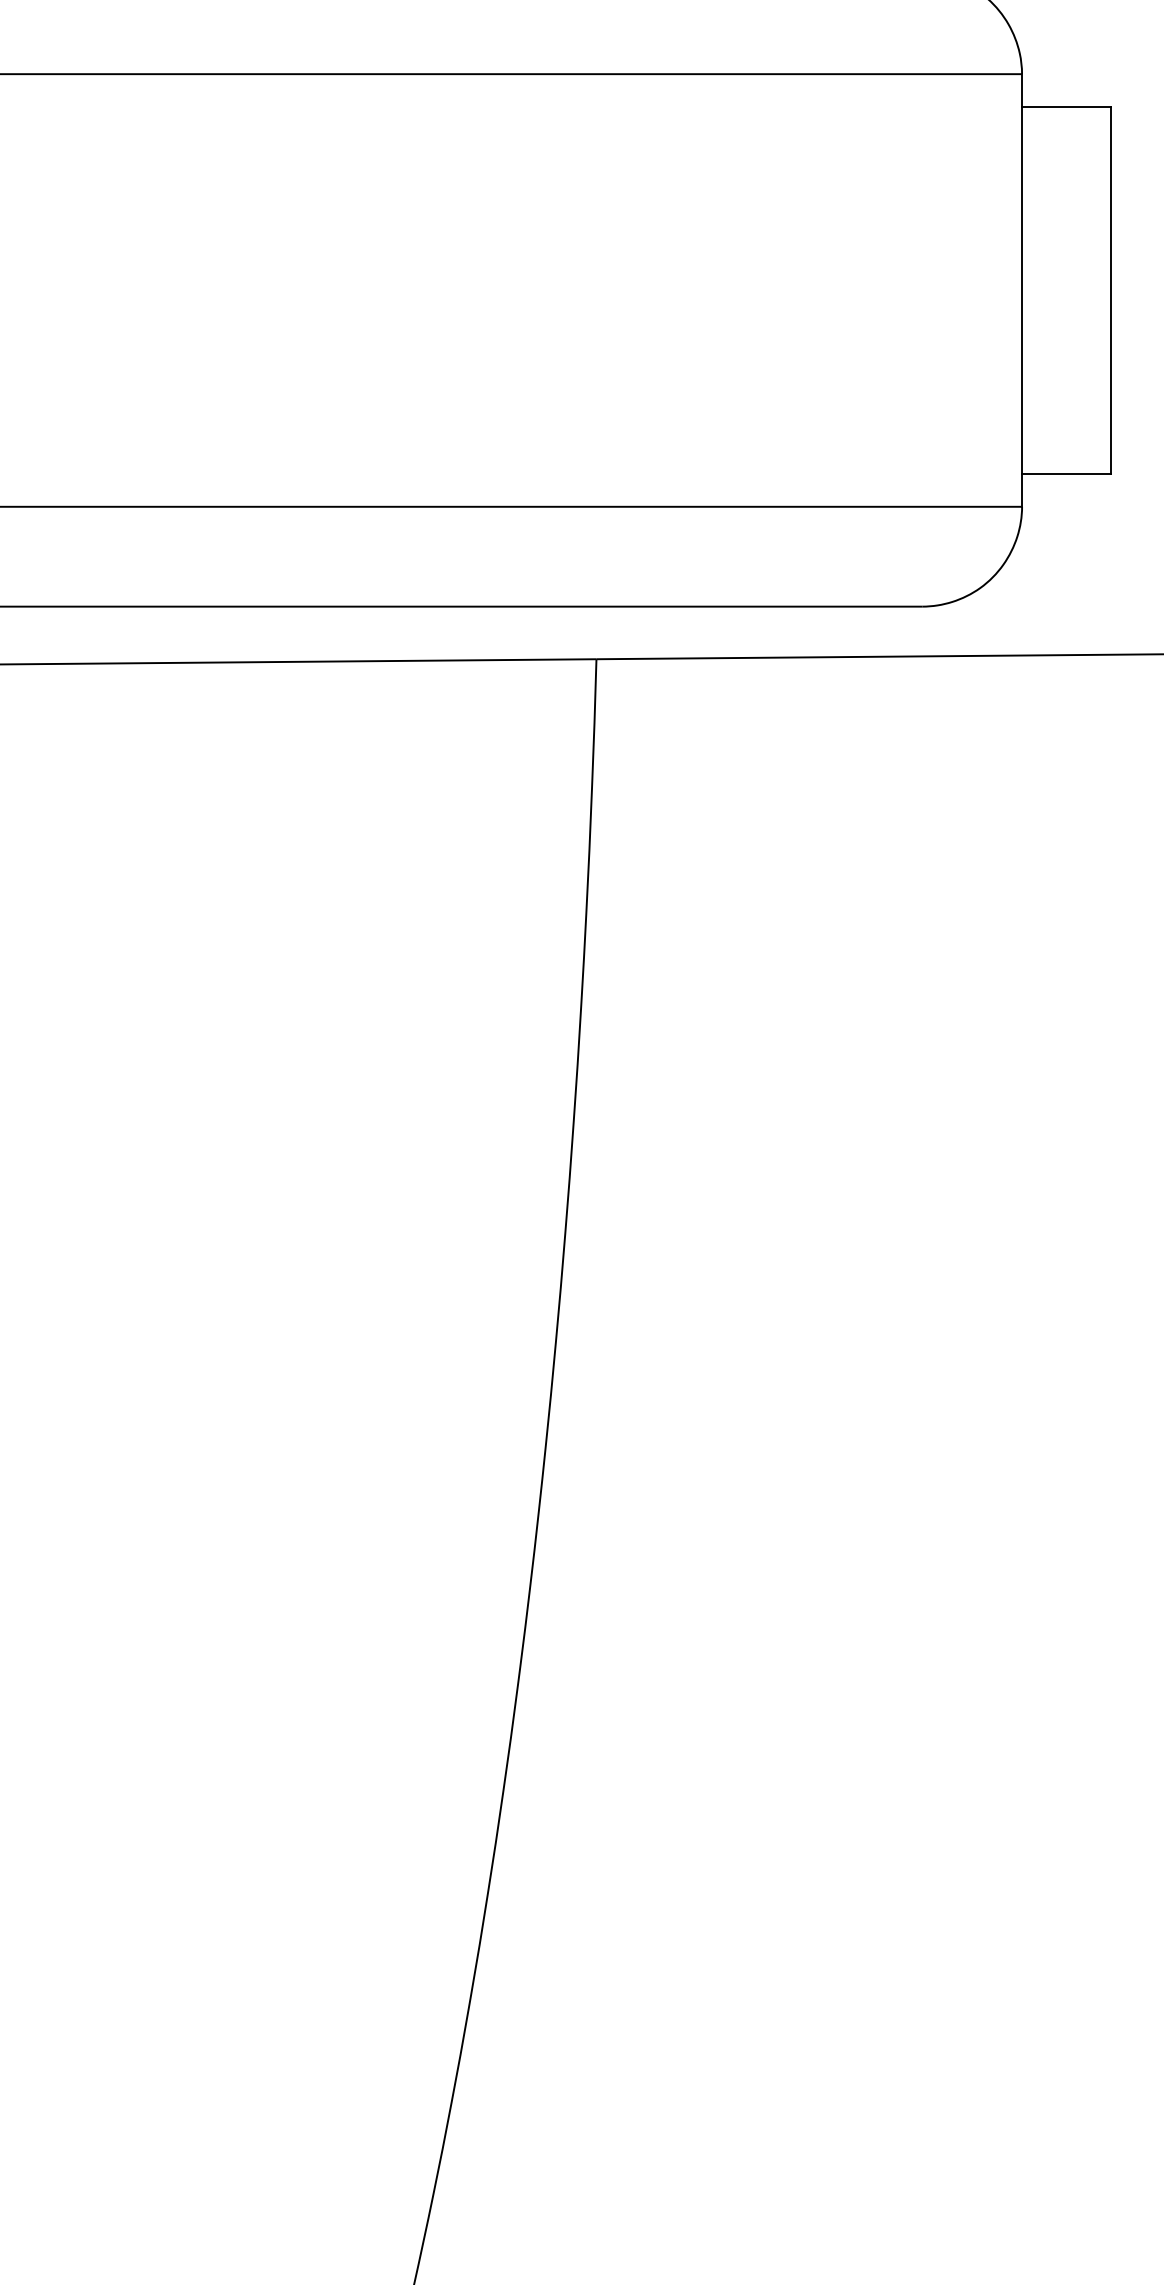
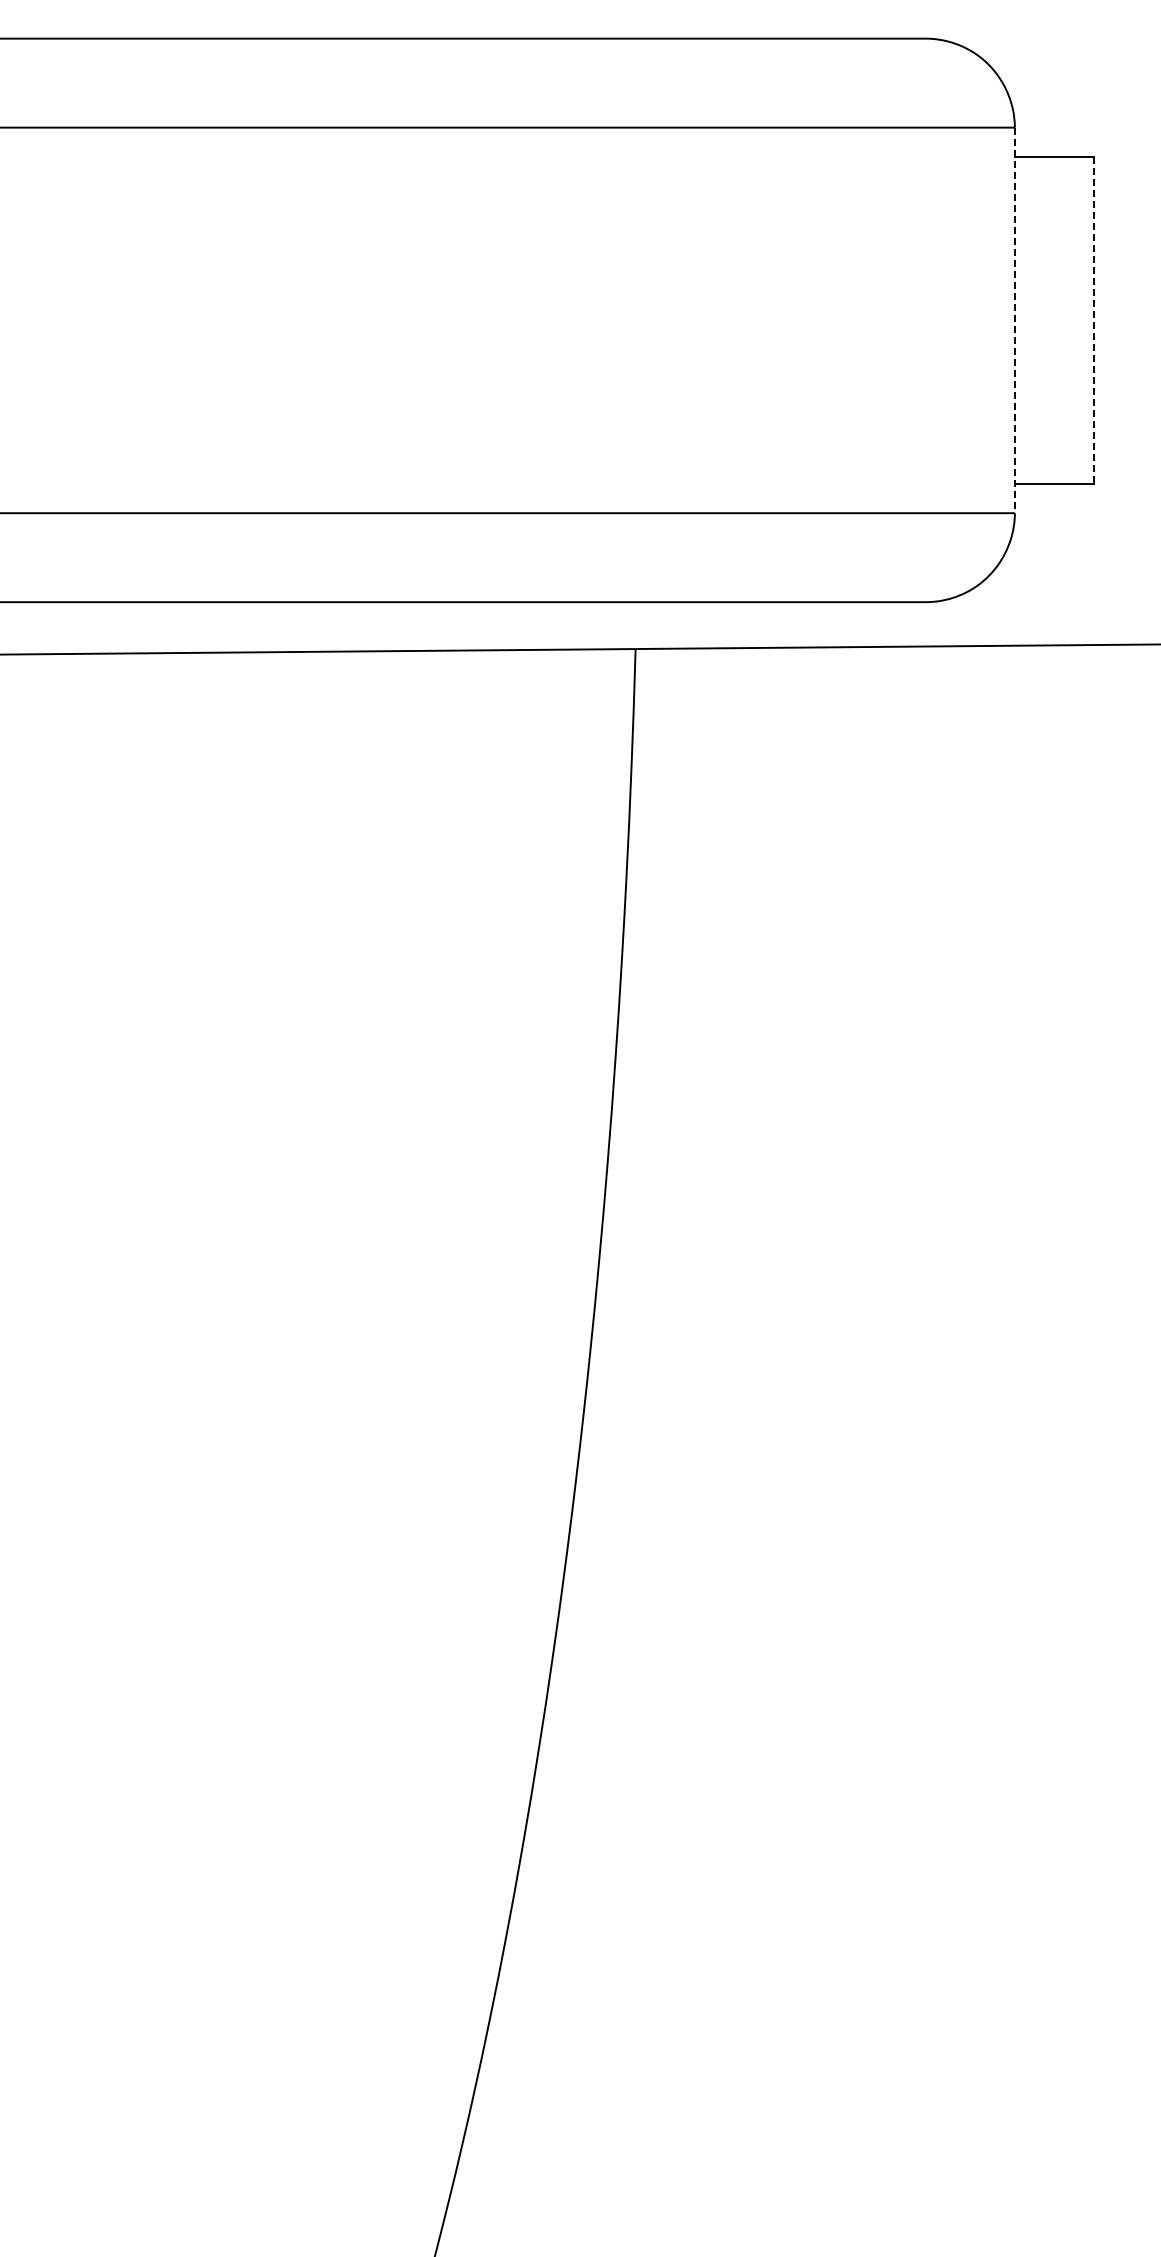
line: (1021, 290) -> (1014, 320), solid -> dashed
line: (1110, 290) -> (1093, 320), solid -> dashed

